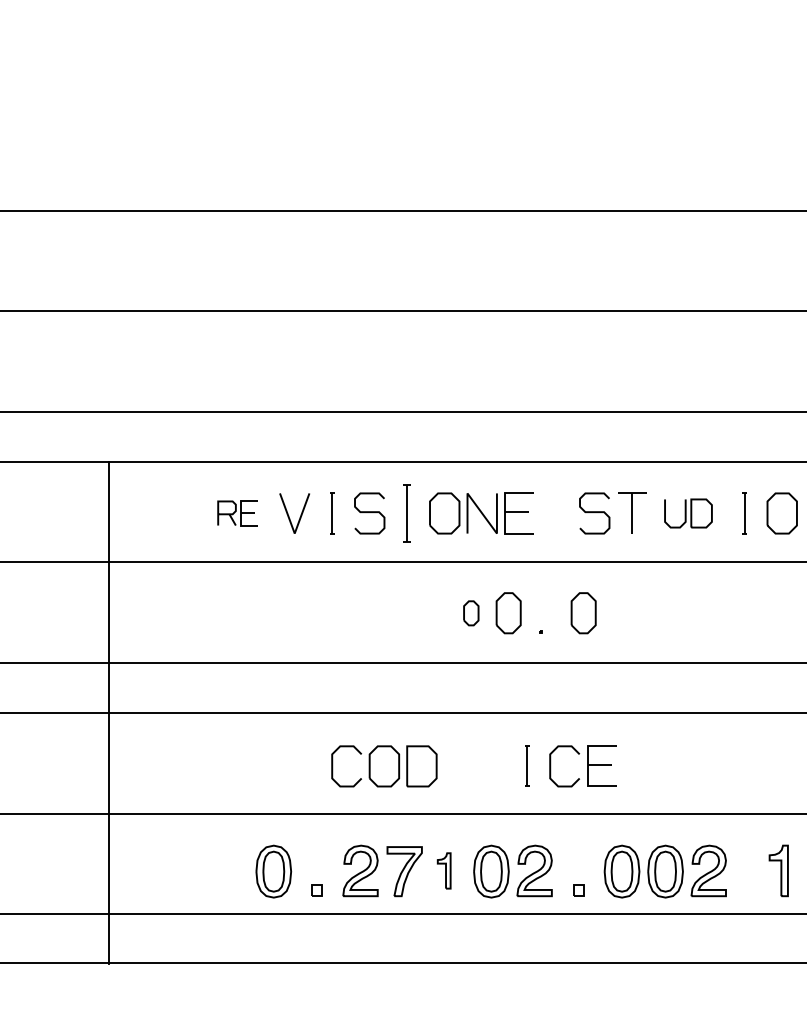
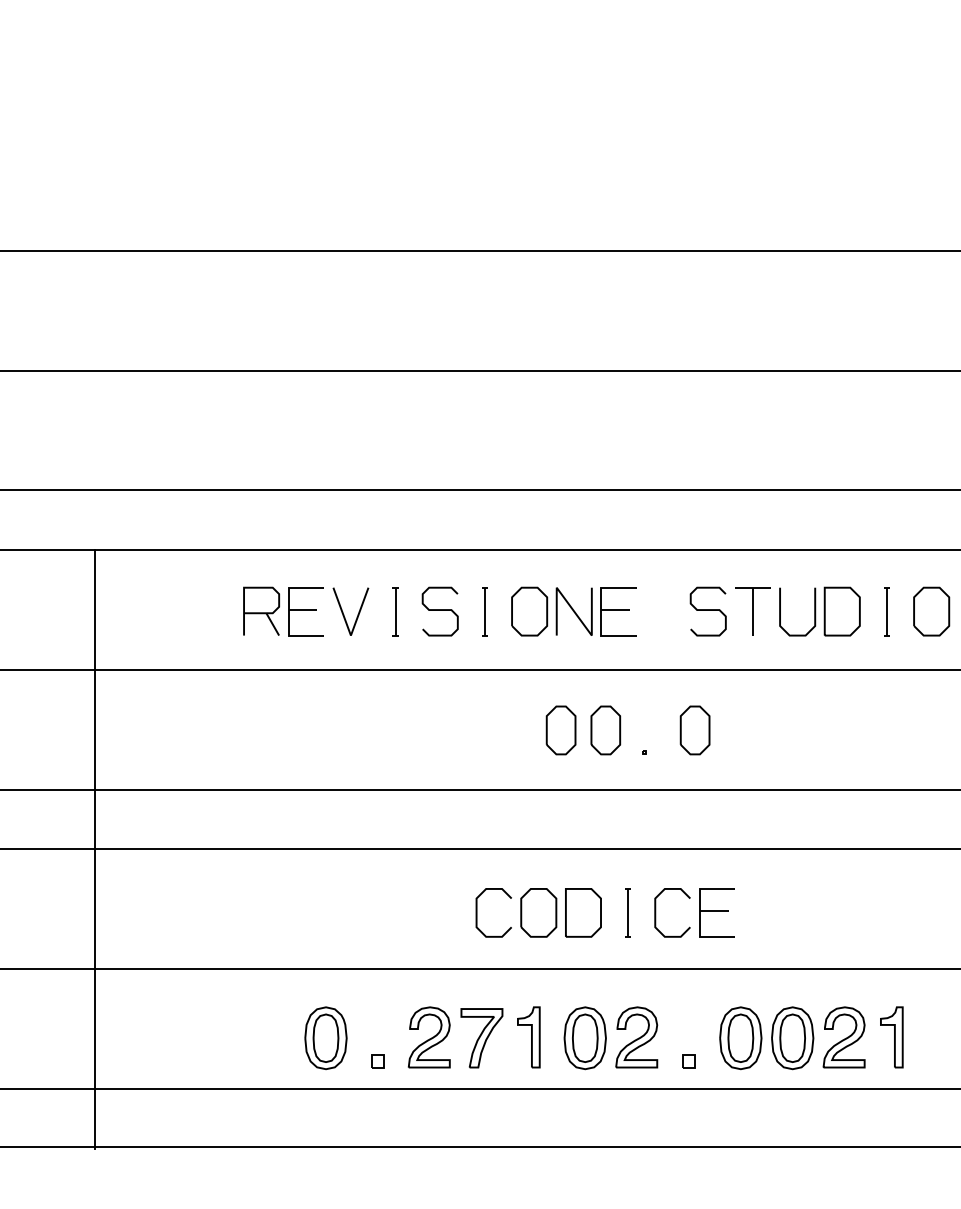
part: (237, 513) -> (282, 611), size x1.67
part: (407, 513) -> (485, 611), size x0.71
part: (688, 513) -> (819, 611), size x1.43
part: (471, 613) -> (561, 730), size x1.67
line: (108, 712) -> (94, 848), moved
part: (384, 766) -> (538, 913), moved
part: (444, 870) -> (529, 1036), size x1.43
part: (778, 870) -> (891, 1036), moved

